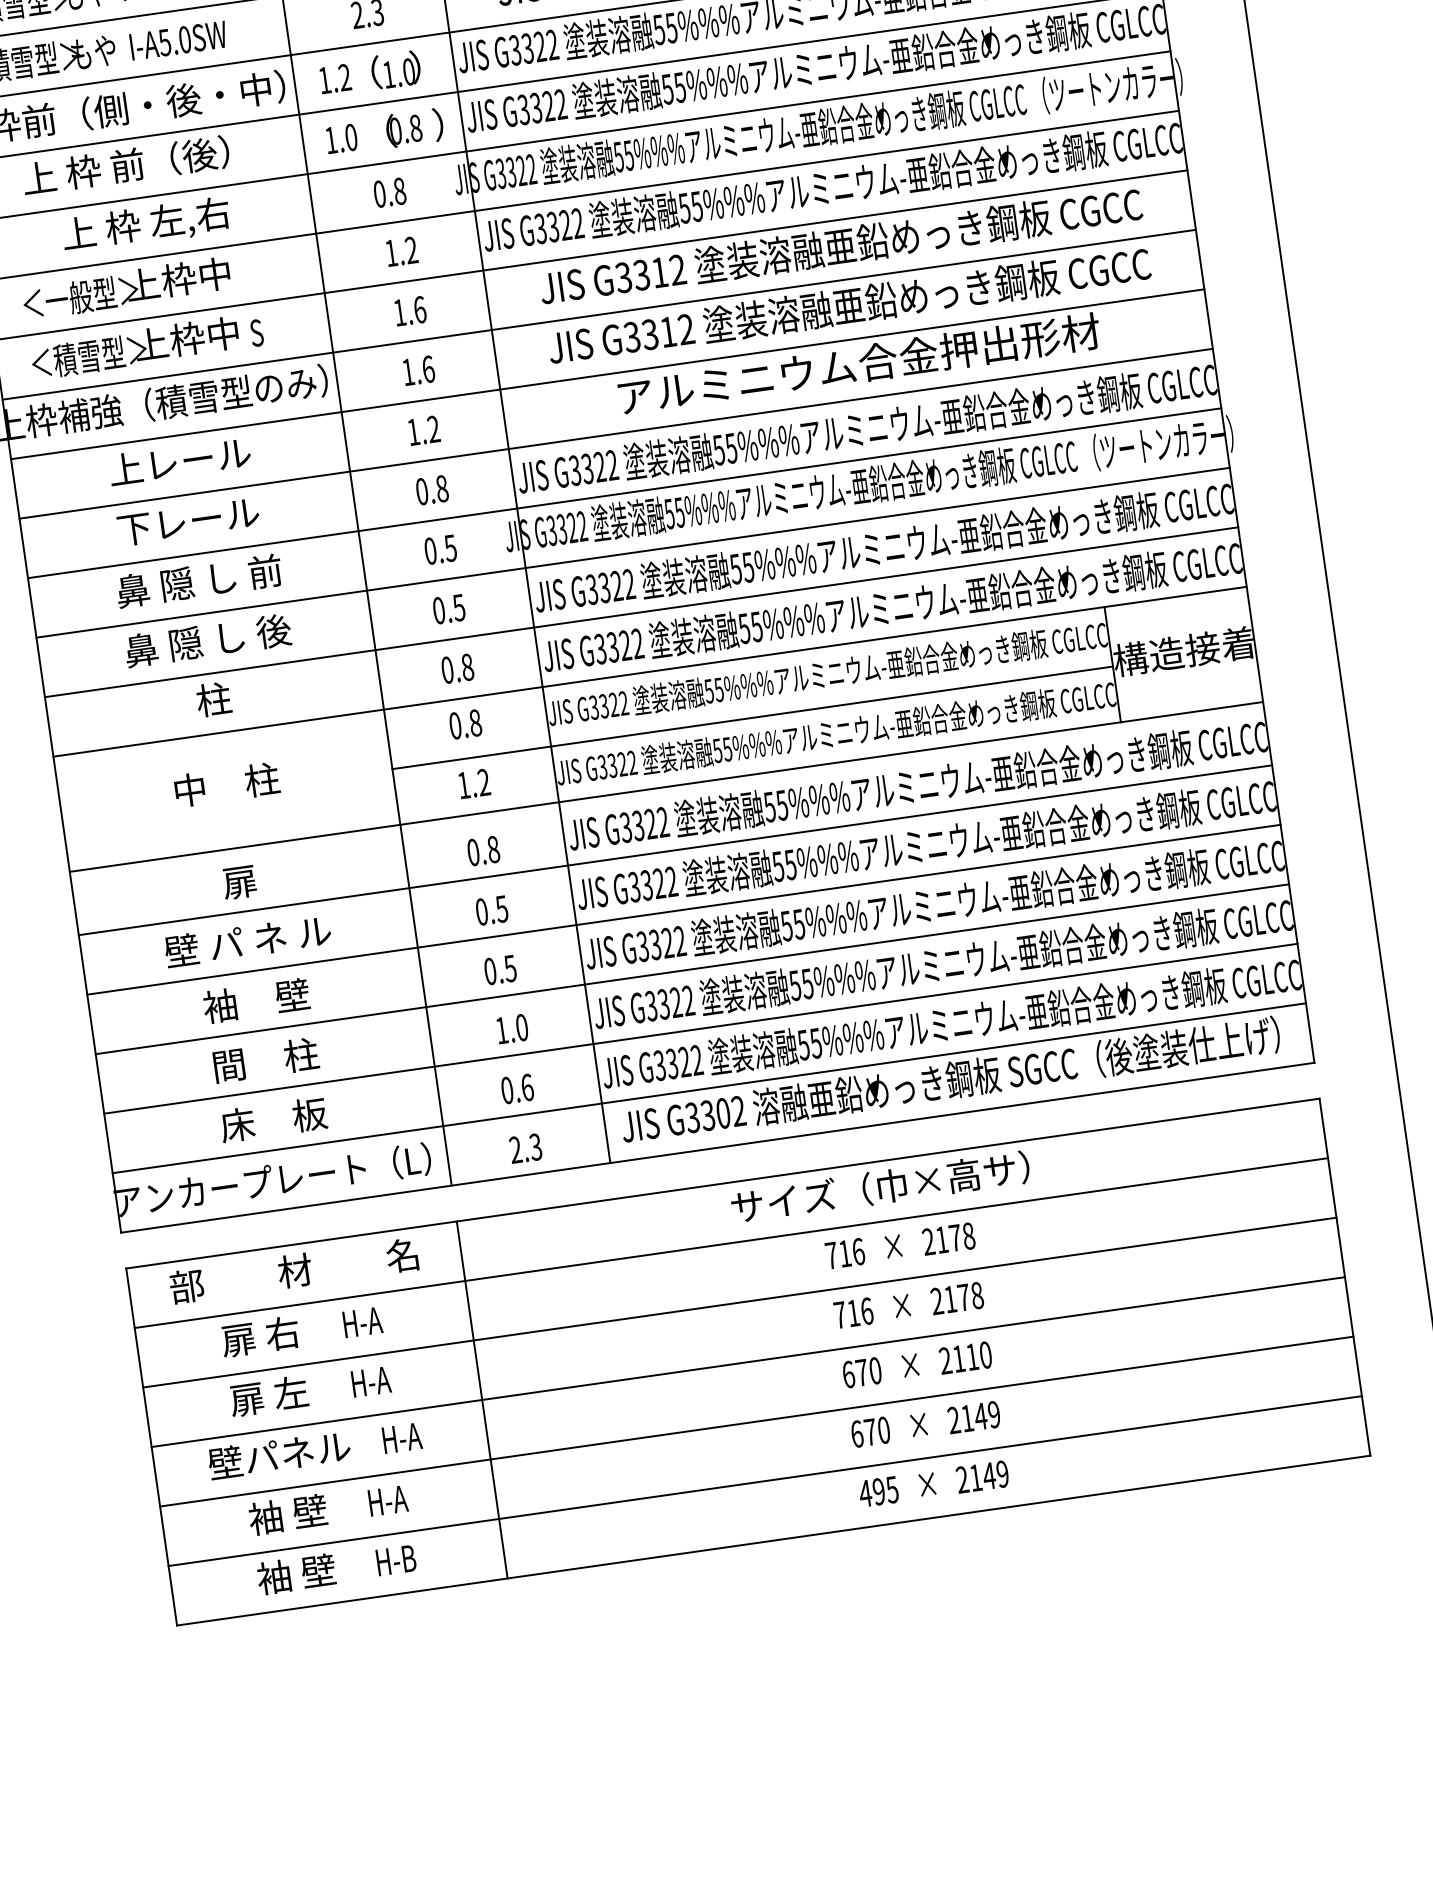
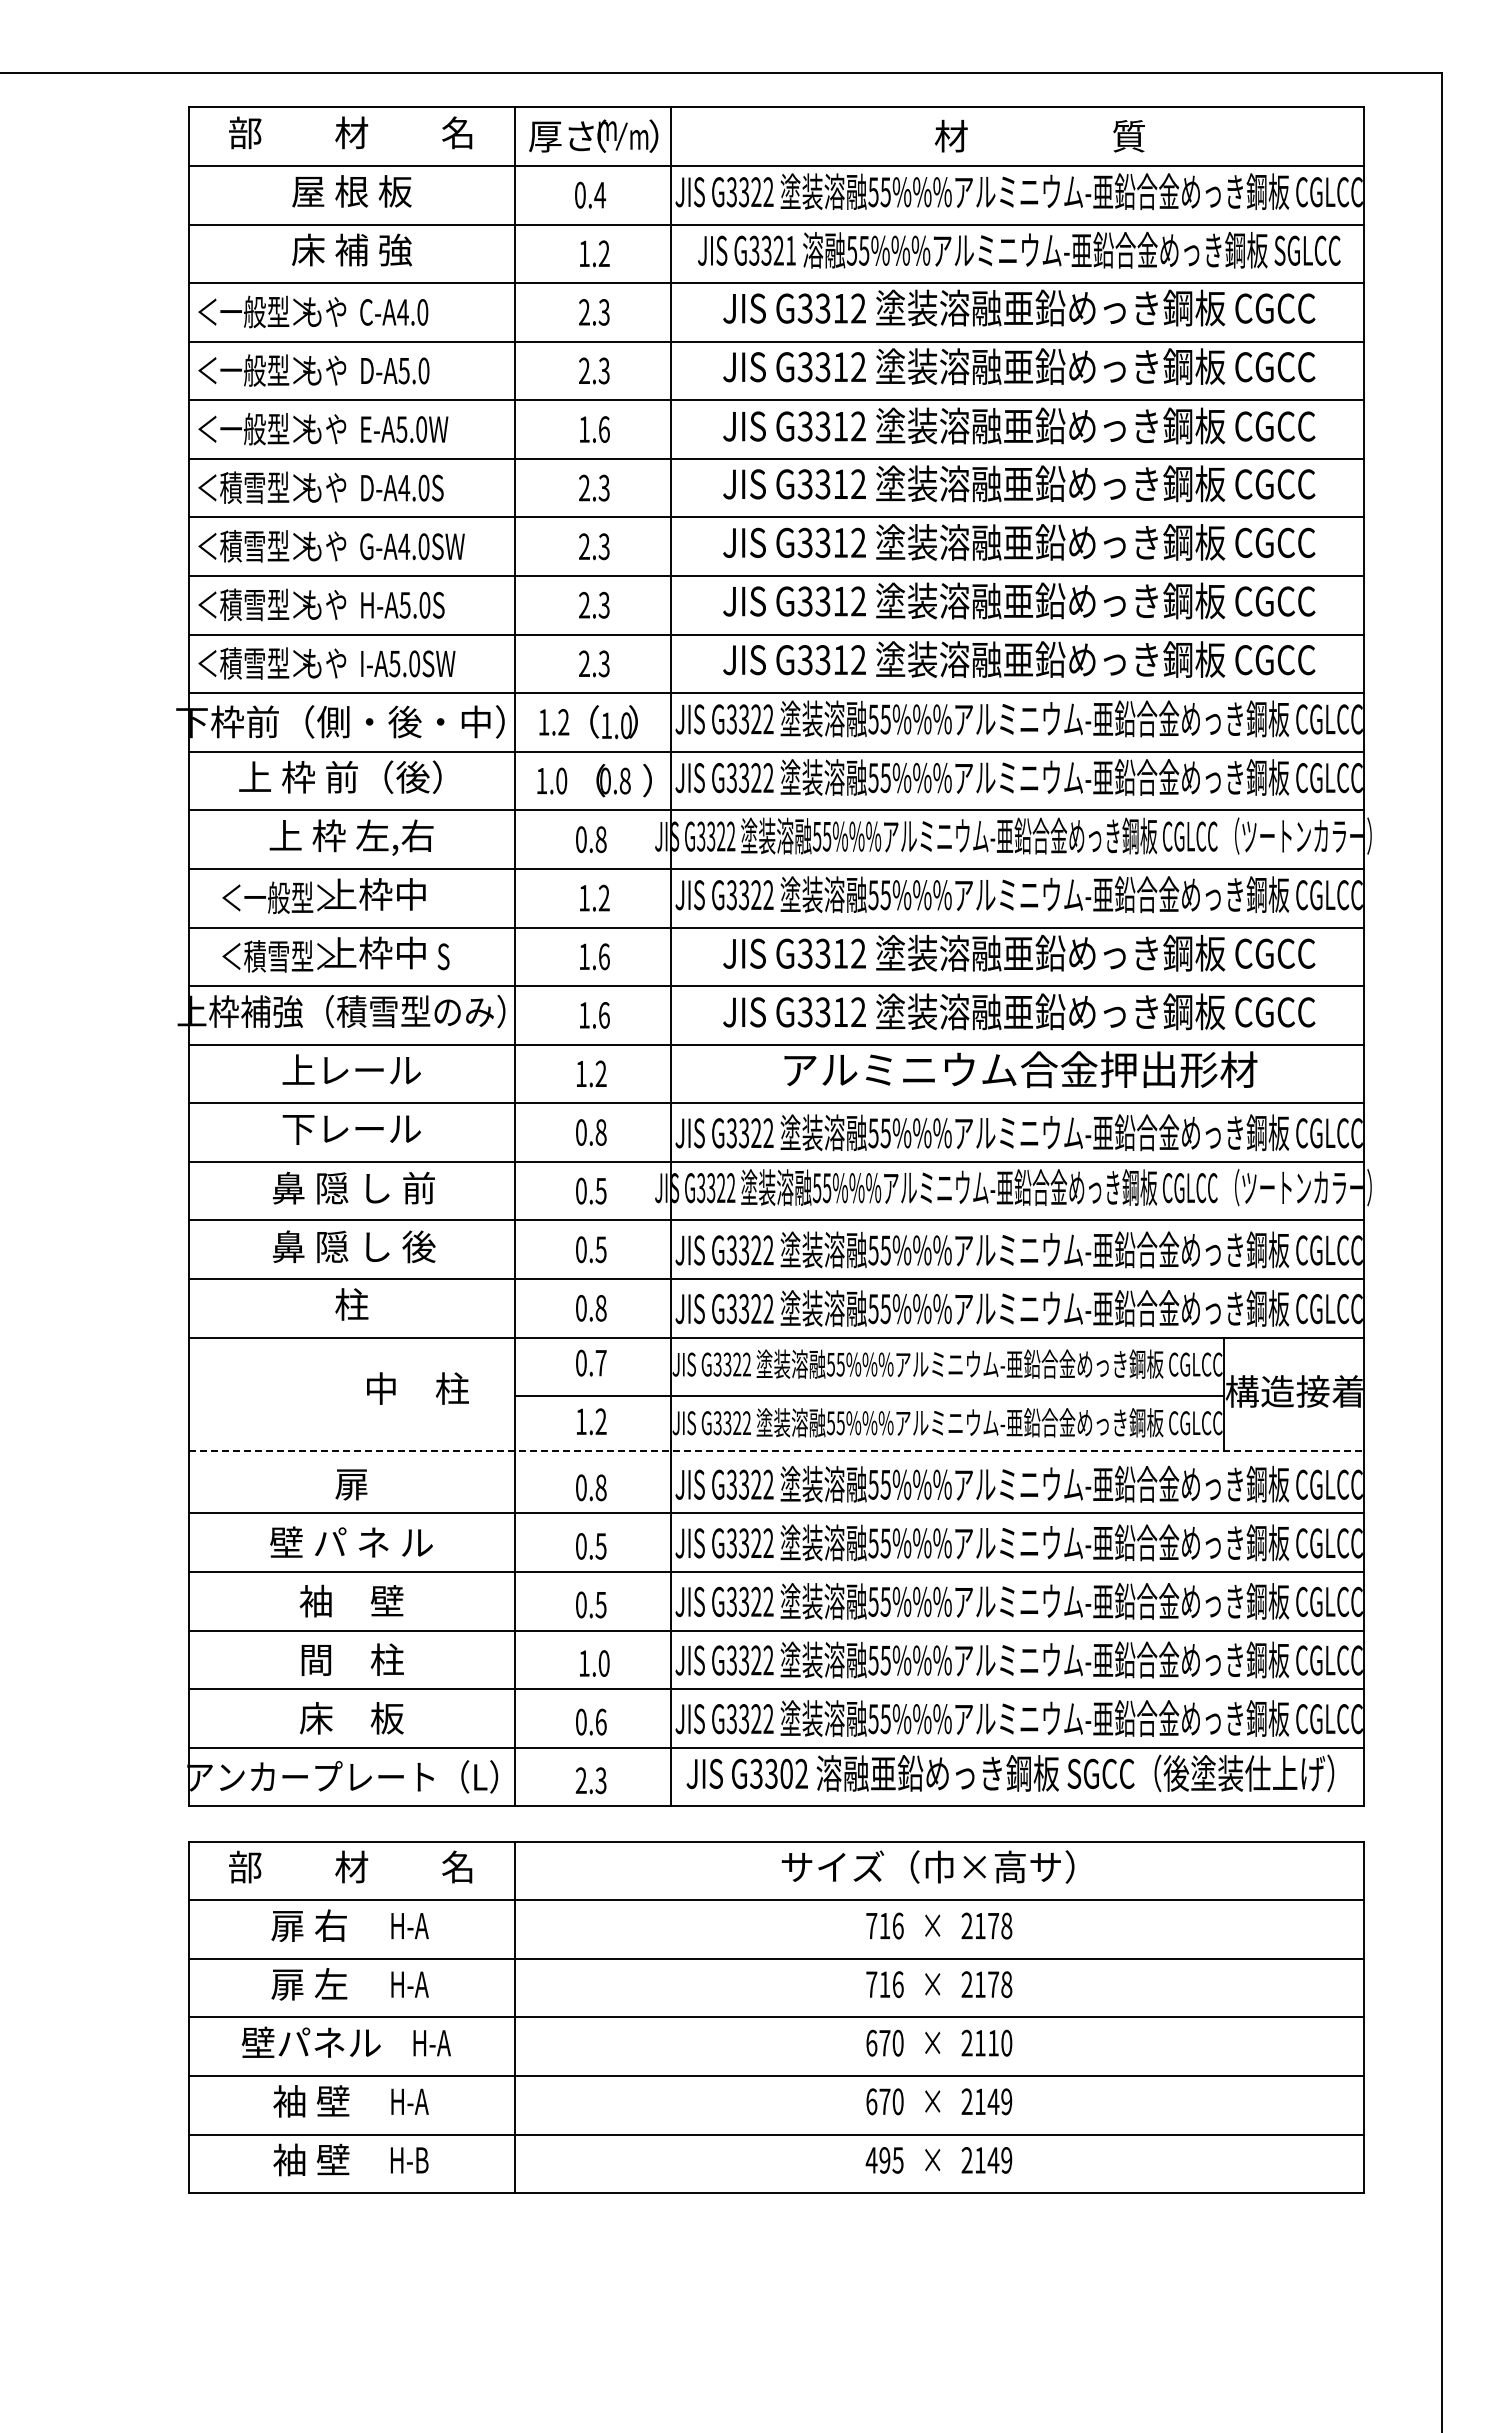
text: (474, 722) -> (600, 1362), 0.8 -> 0.7
text: (226, 784) -> (417, 1388), moved
line: (667, 787) -> (777, 1451), solid -> dashed

